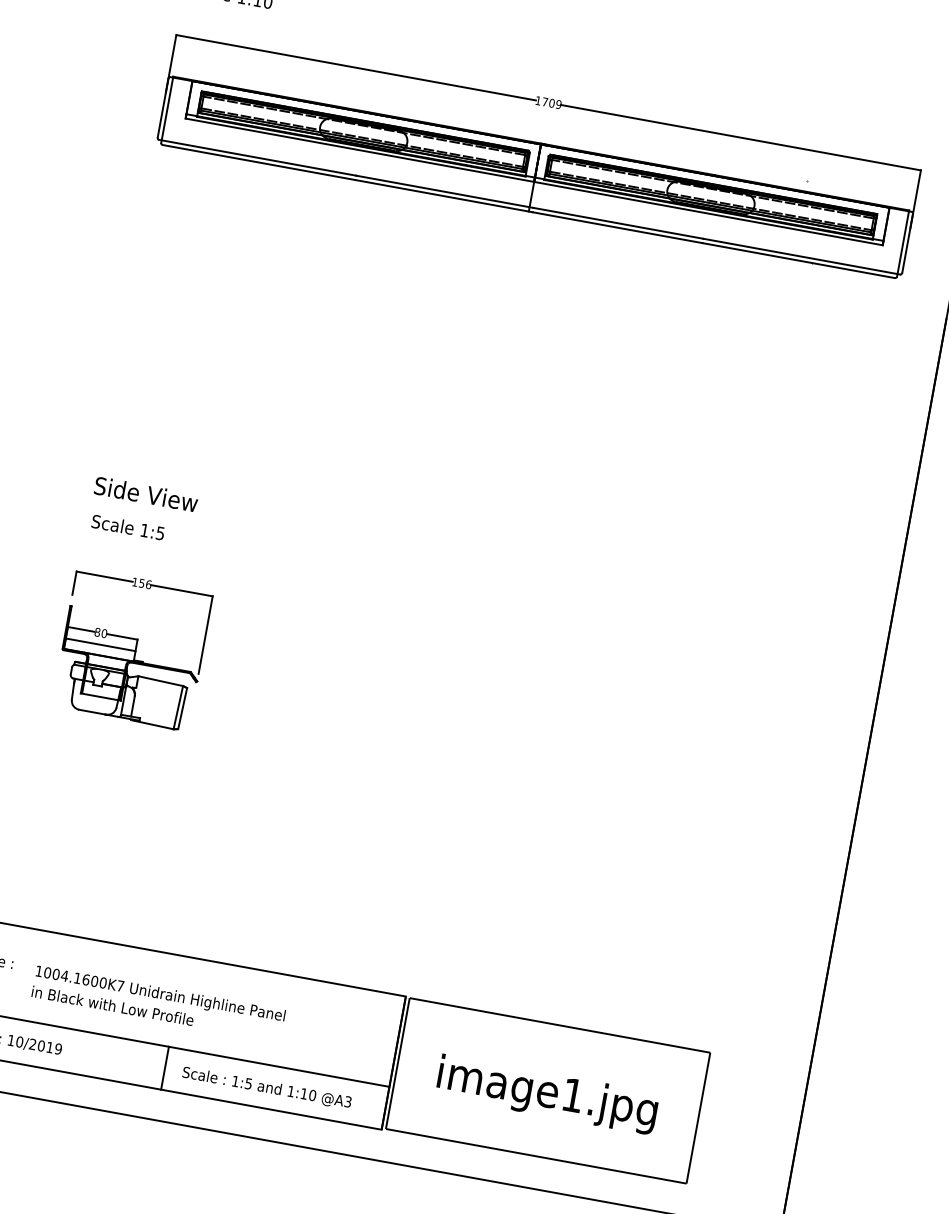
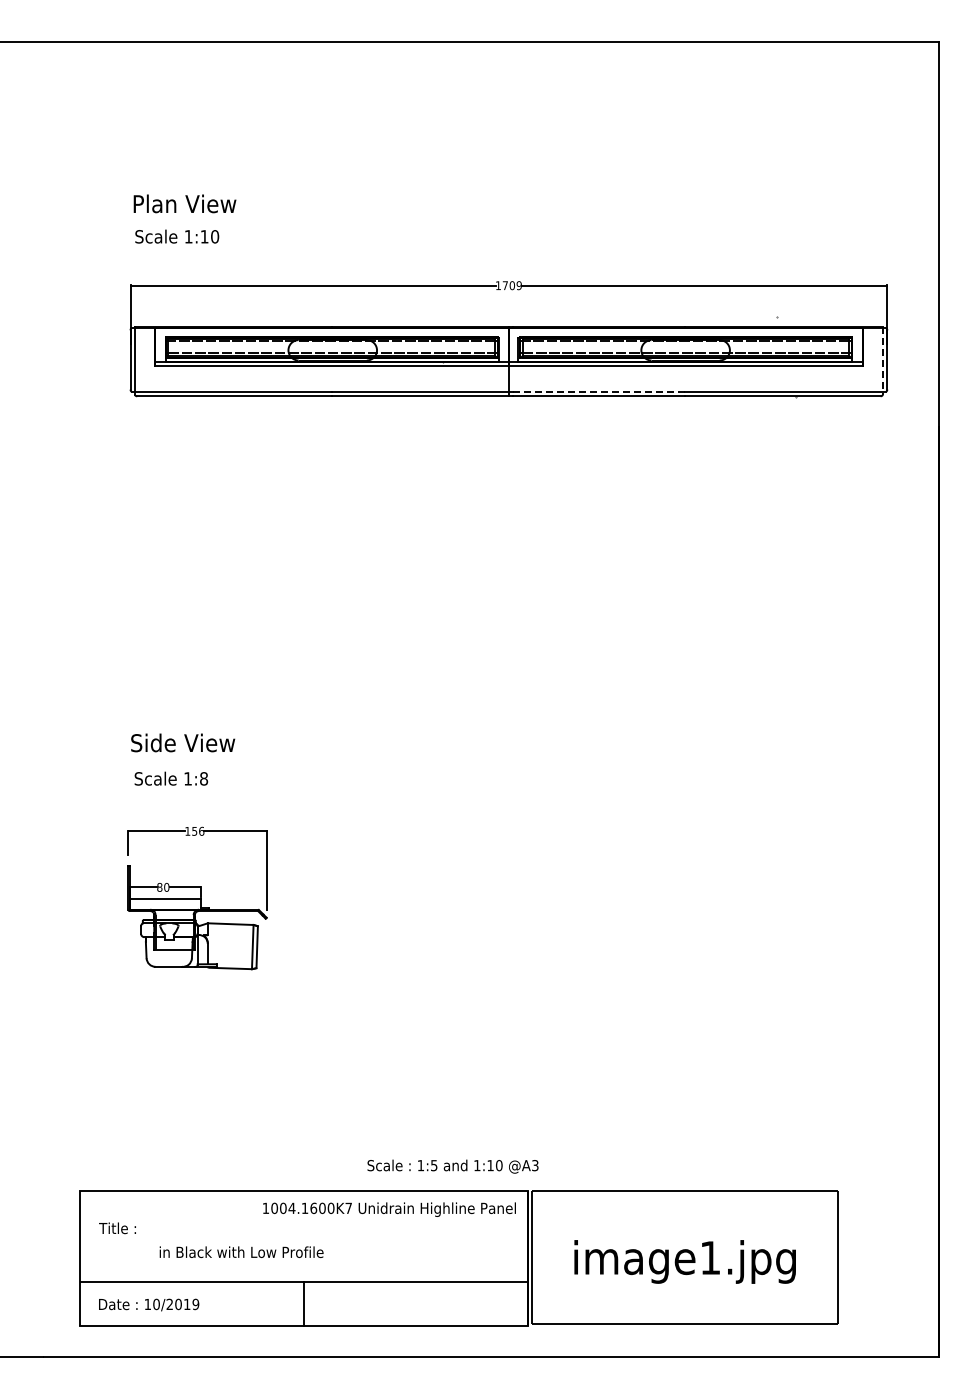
line: (618, 223) -> (599, 391), solid -> dashed
line: (902, 244) -> (882, 361), solid -> dashed
text: (160, 533) -> (204, 778), 1:5 -> 1:8
text: (160, 994) -> (389, 1209), moved
text: (266, 1087) -> (452, 1166), moved

